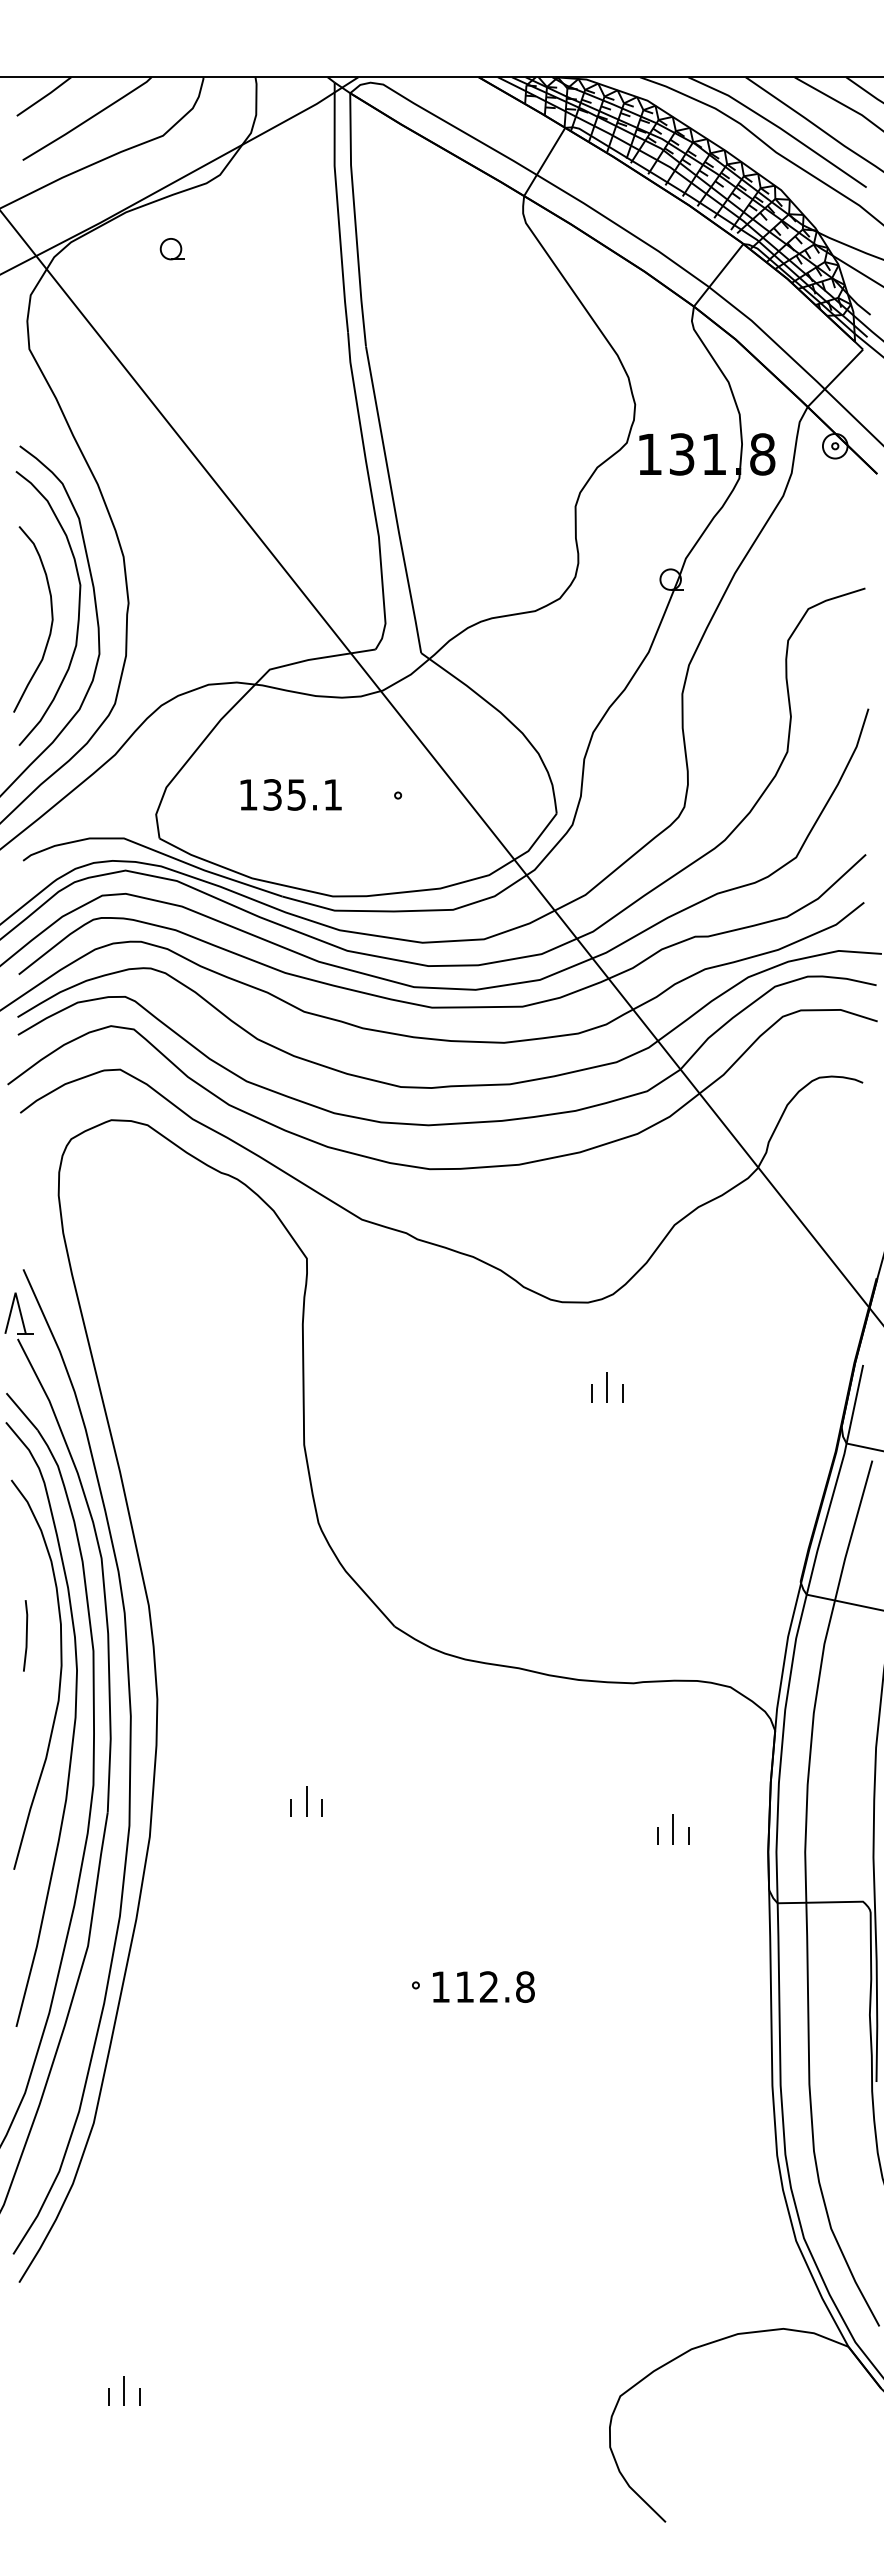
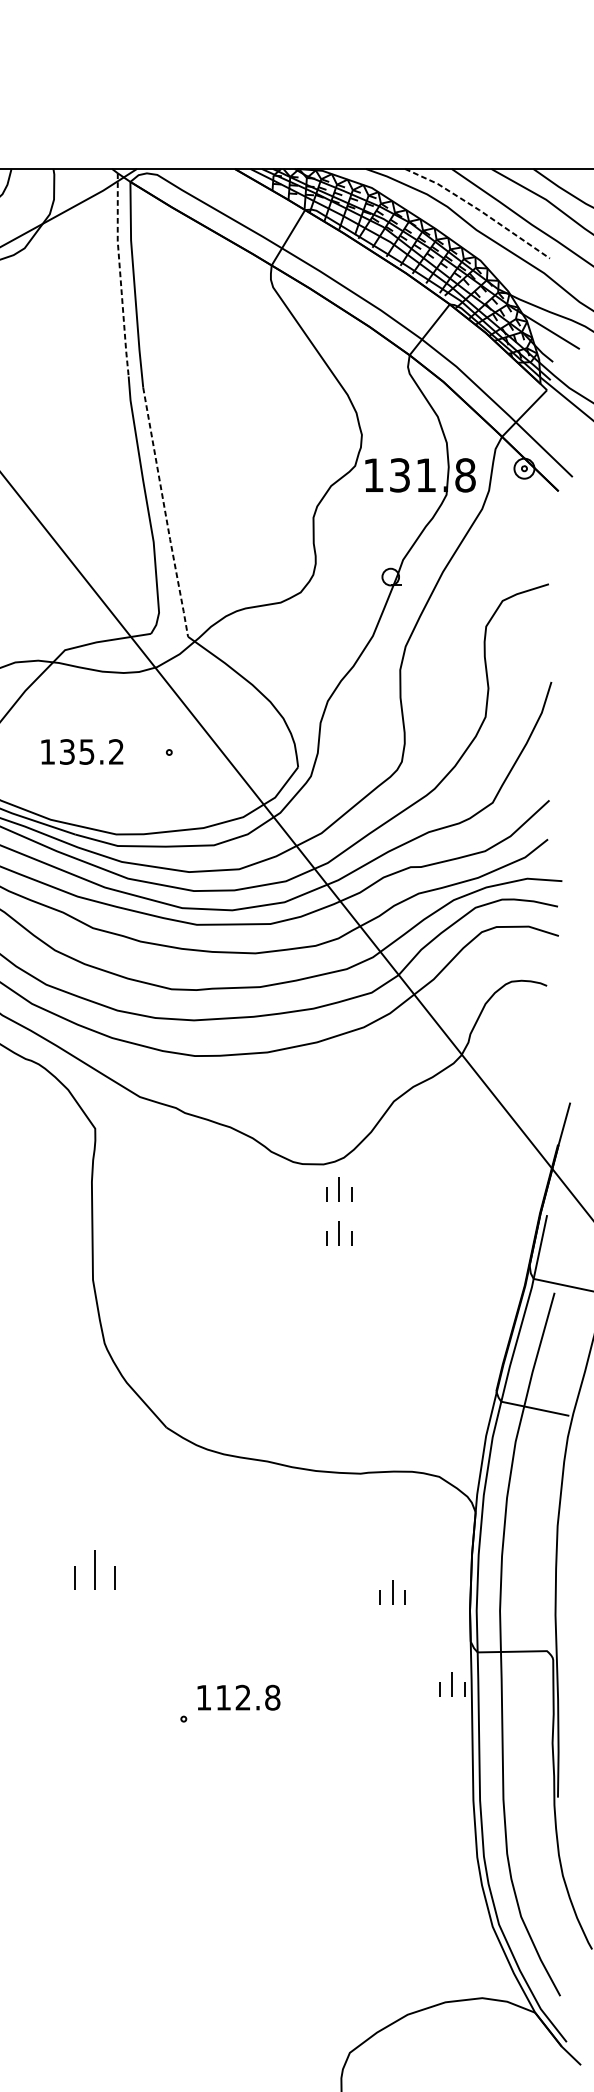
line: (779, 127) -> (479, 209), solid -> dashed
line: (337, 208) -> (120, 275), solid -> dashed
line: (393, 500) -> (165, 512), solid -> dashed
text: (332, 794) -> (116, 751), 135.1 -> 135.2
part: (607, 1333) -> (339, 1189), added
part: (306, 1801) -> (94, 1569), size x1.6
part: (746, 1942) -> (452, 1684), added
text: (483, 1986) -> (238, 1697), moved

